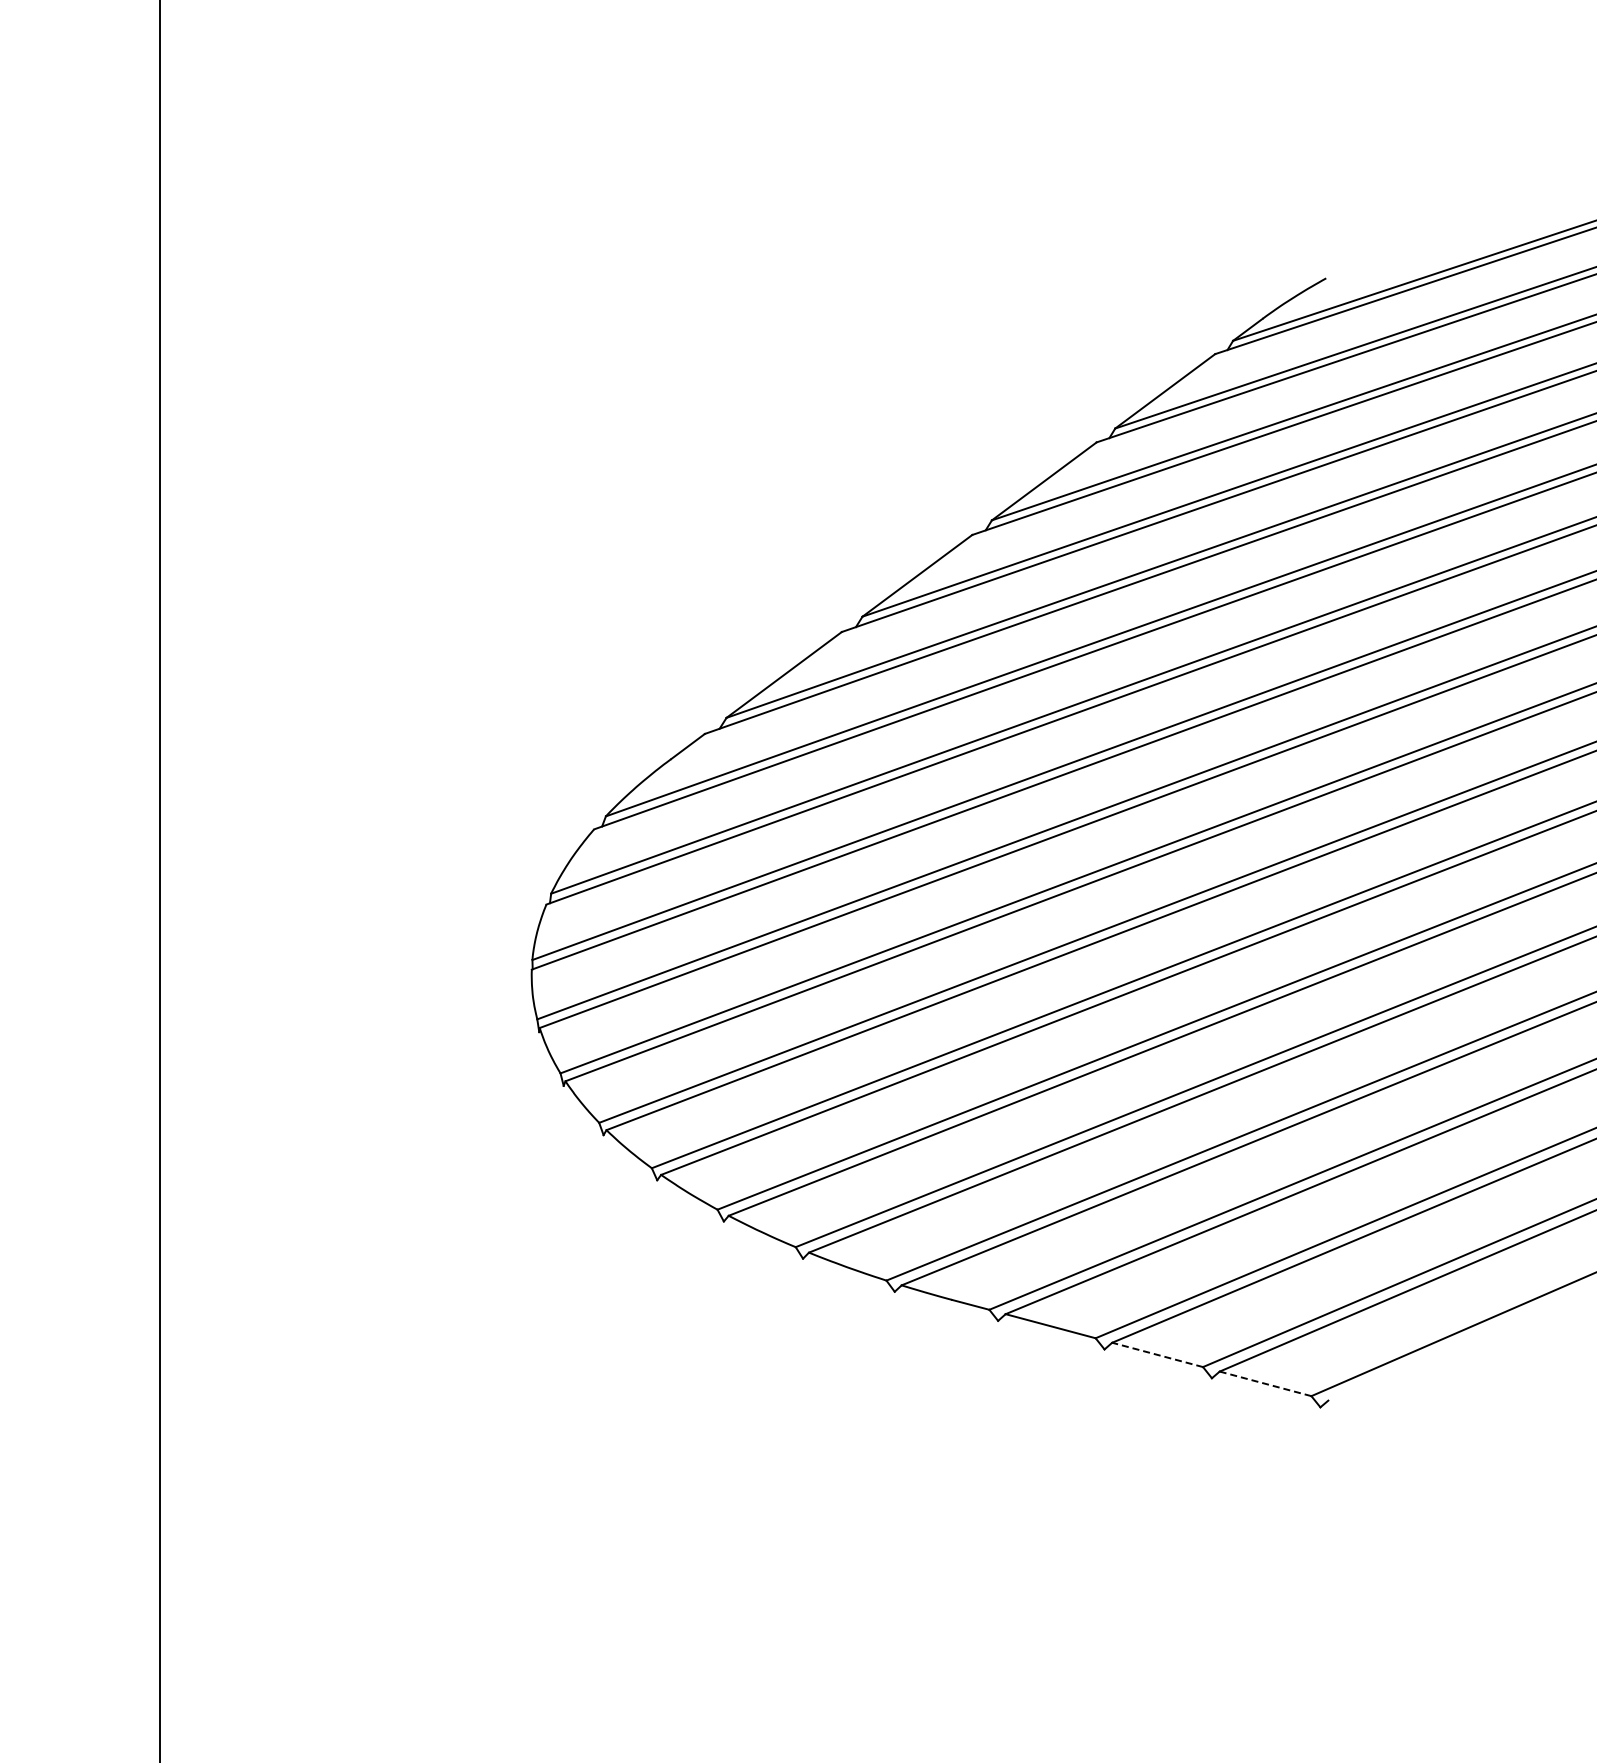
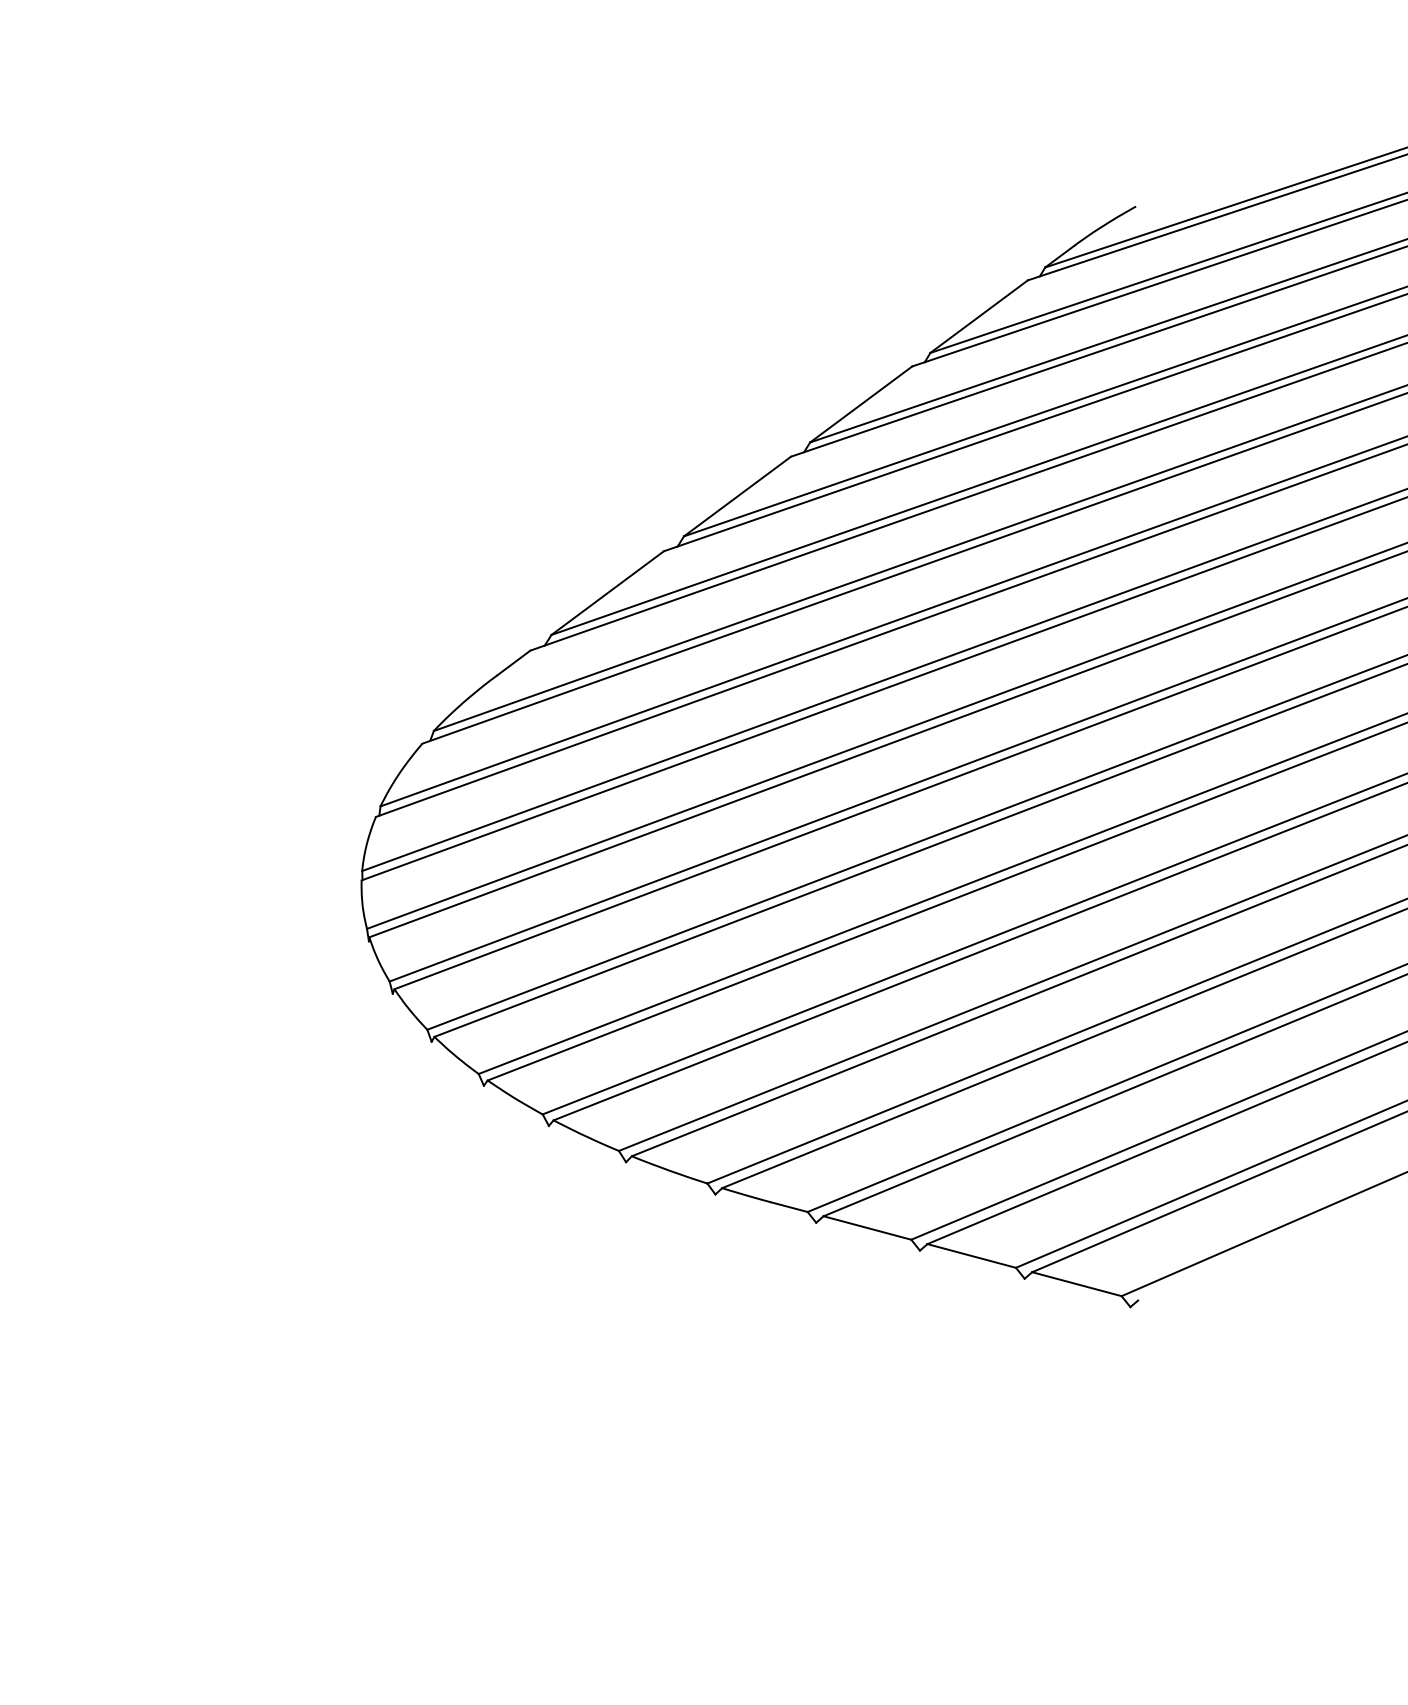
line: (1157, 1354) -> (971, 1255), dashed -> solid
line: (1265, 1383) -> (1076, 1283), dashed -> solid

